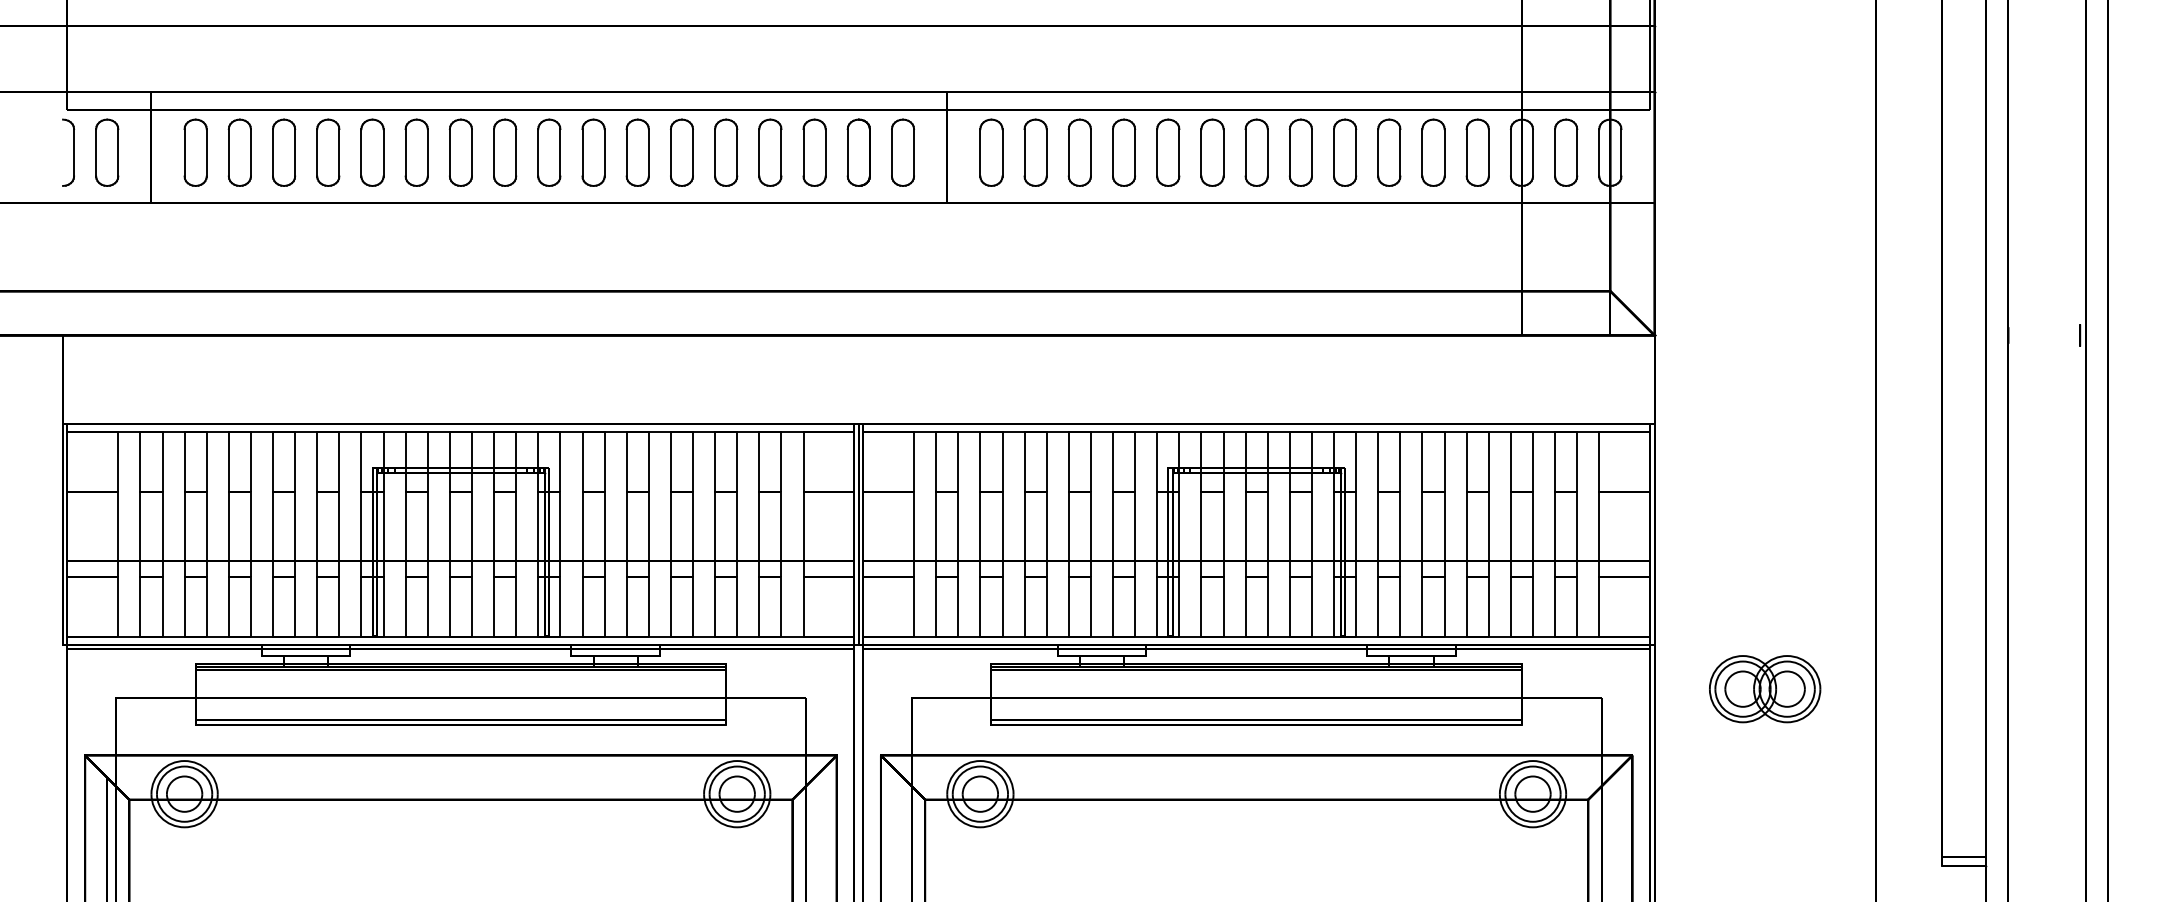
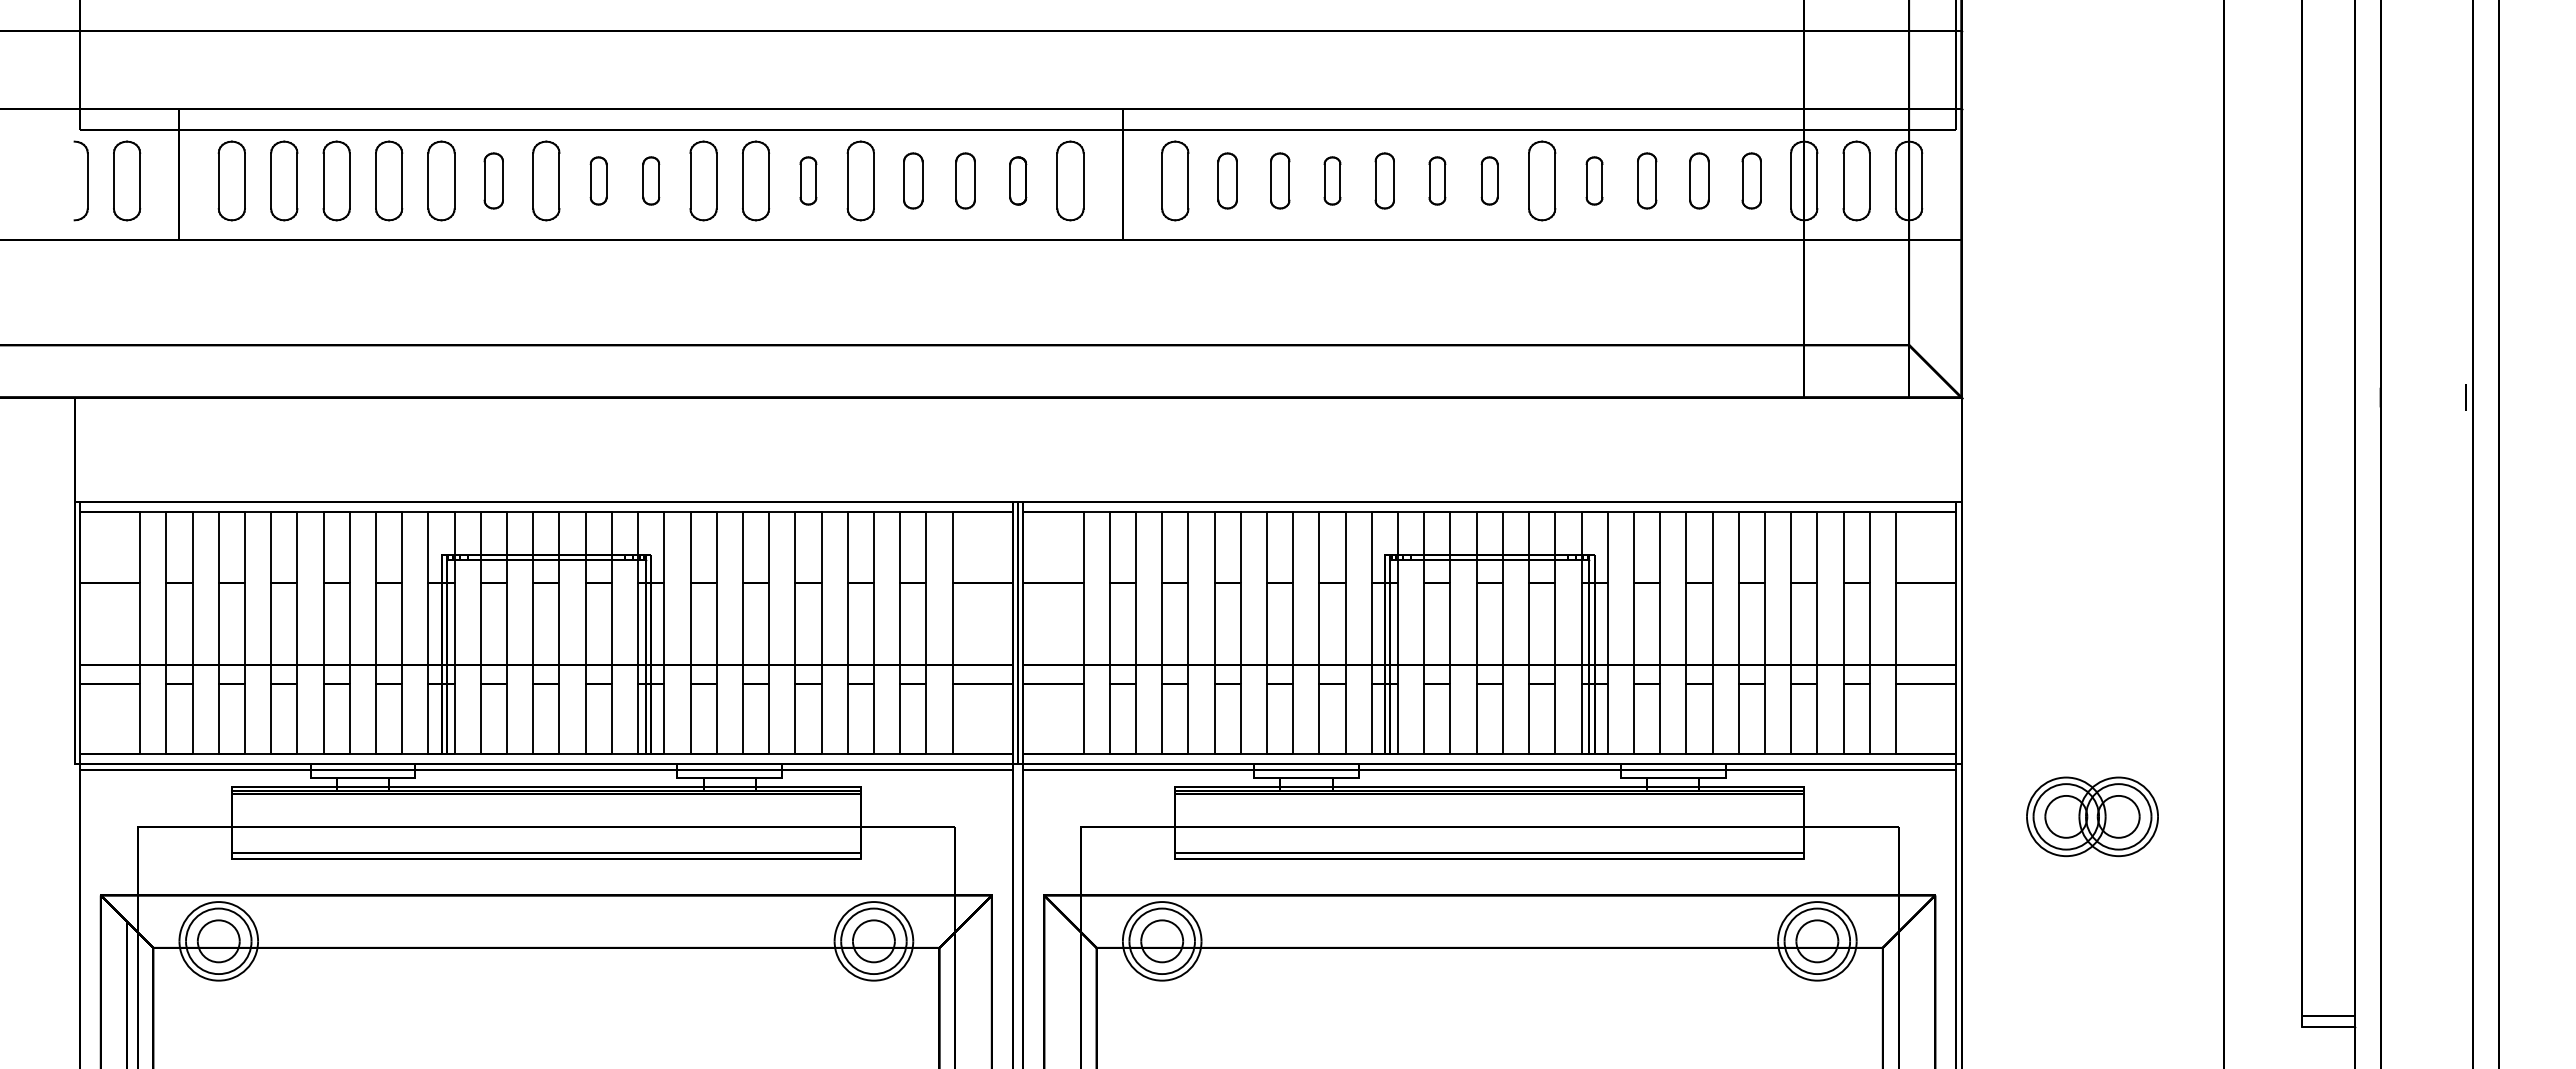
part: (416, 152) -> (493, 180), size x0.7
part: (504, 152) -> (598, 180), size x0.6
part: (549, 152) -> (651, 180), size x0.6
part: (682, 152) -> (808, 180), size x0.6
part: (770, 152) -> (913, 180), size x0.7
part: (814, 152) -> (965, 180), size x0.7
part: (859, 152) -> (1018, 180), size x0.6
part: (1035, 152) -> (1227, 180), size x0.7
part: (1080, 152) -> (1280, 180), size x0.7
part: (1124, 152) -> (1332, 180), size x0.6
part: (1167, 152) -> (1384, 180), size x0.7
part: (1212, 152) -> (1437, 180), size x0.6
part: (1256, 152) -> (1489, 180), size x0.6
part: (1345, 152) -> (1594, 180), size x0.6
part: (1389, 152) -> (1647, 180), size x0.7
part: (1433, 152) -> (1699, 180), size x0.7
part: (1477, 152) -> (1751, 180), size x0.7

